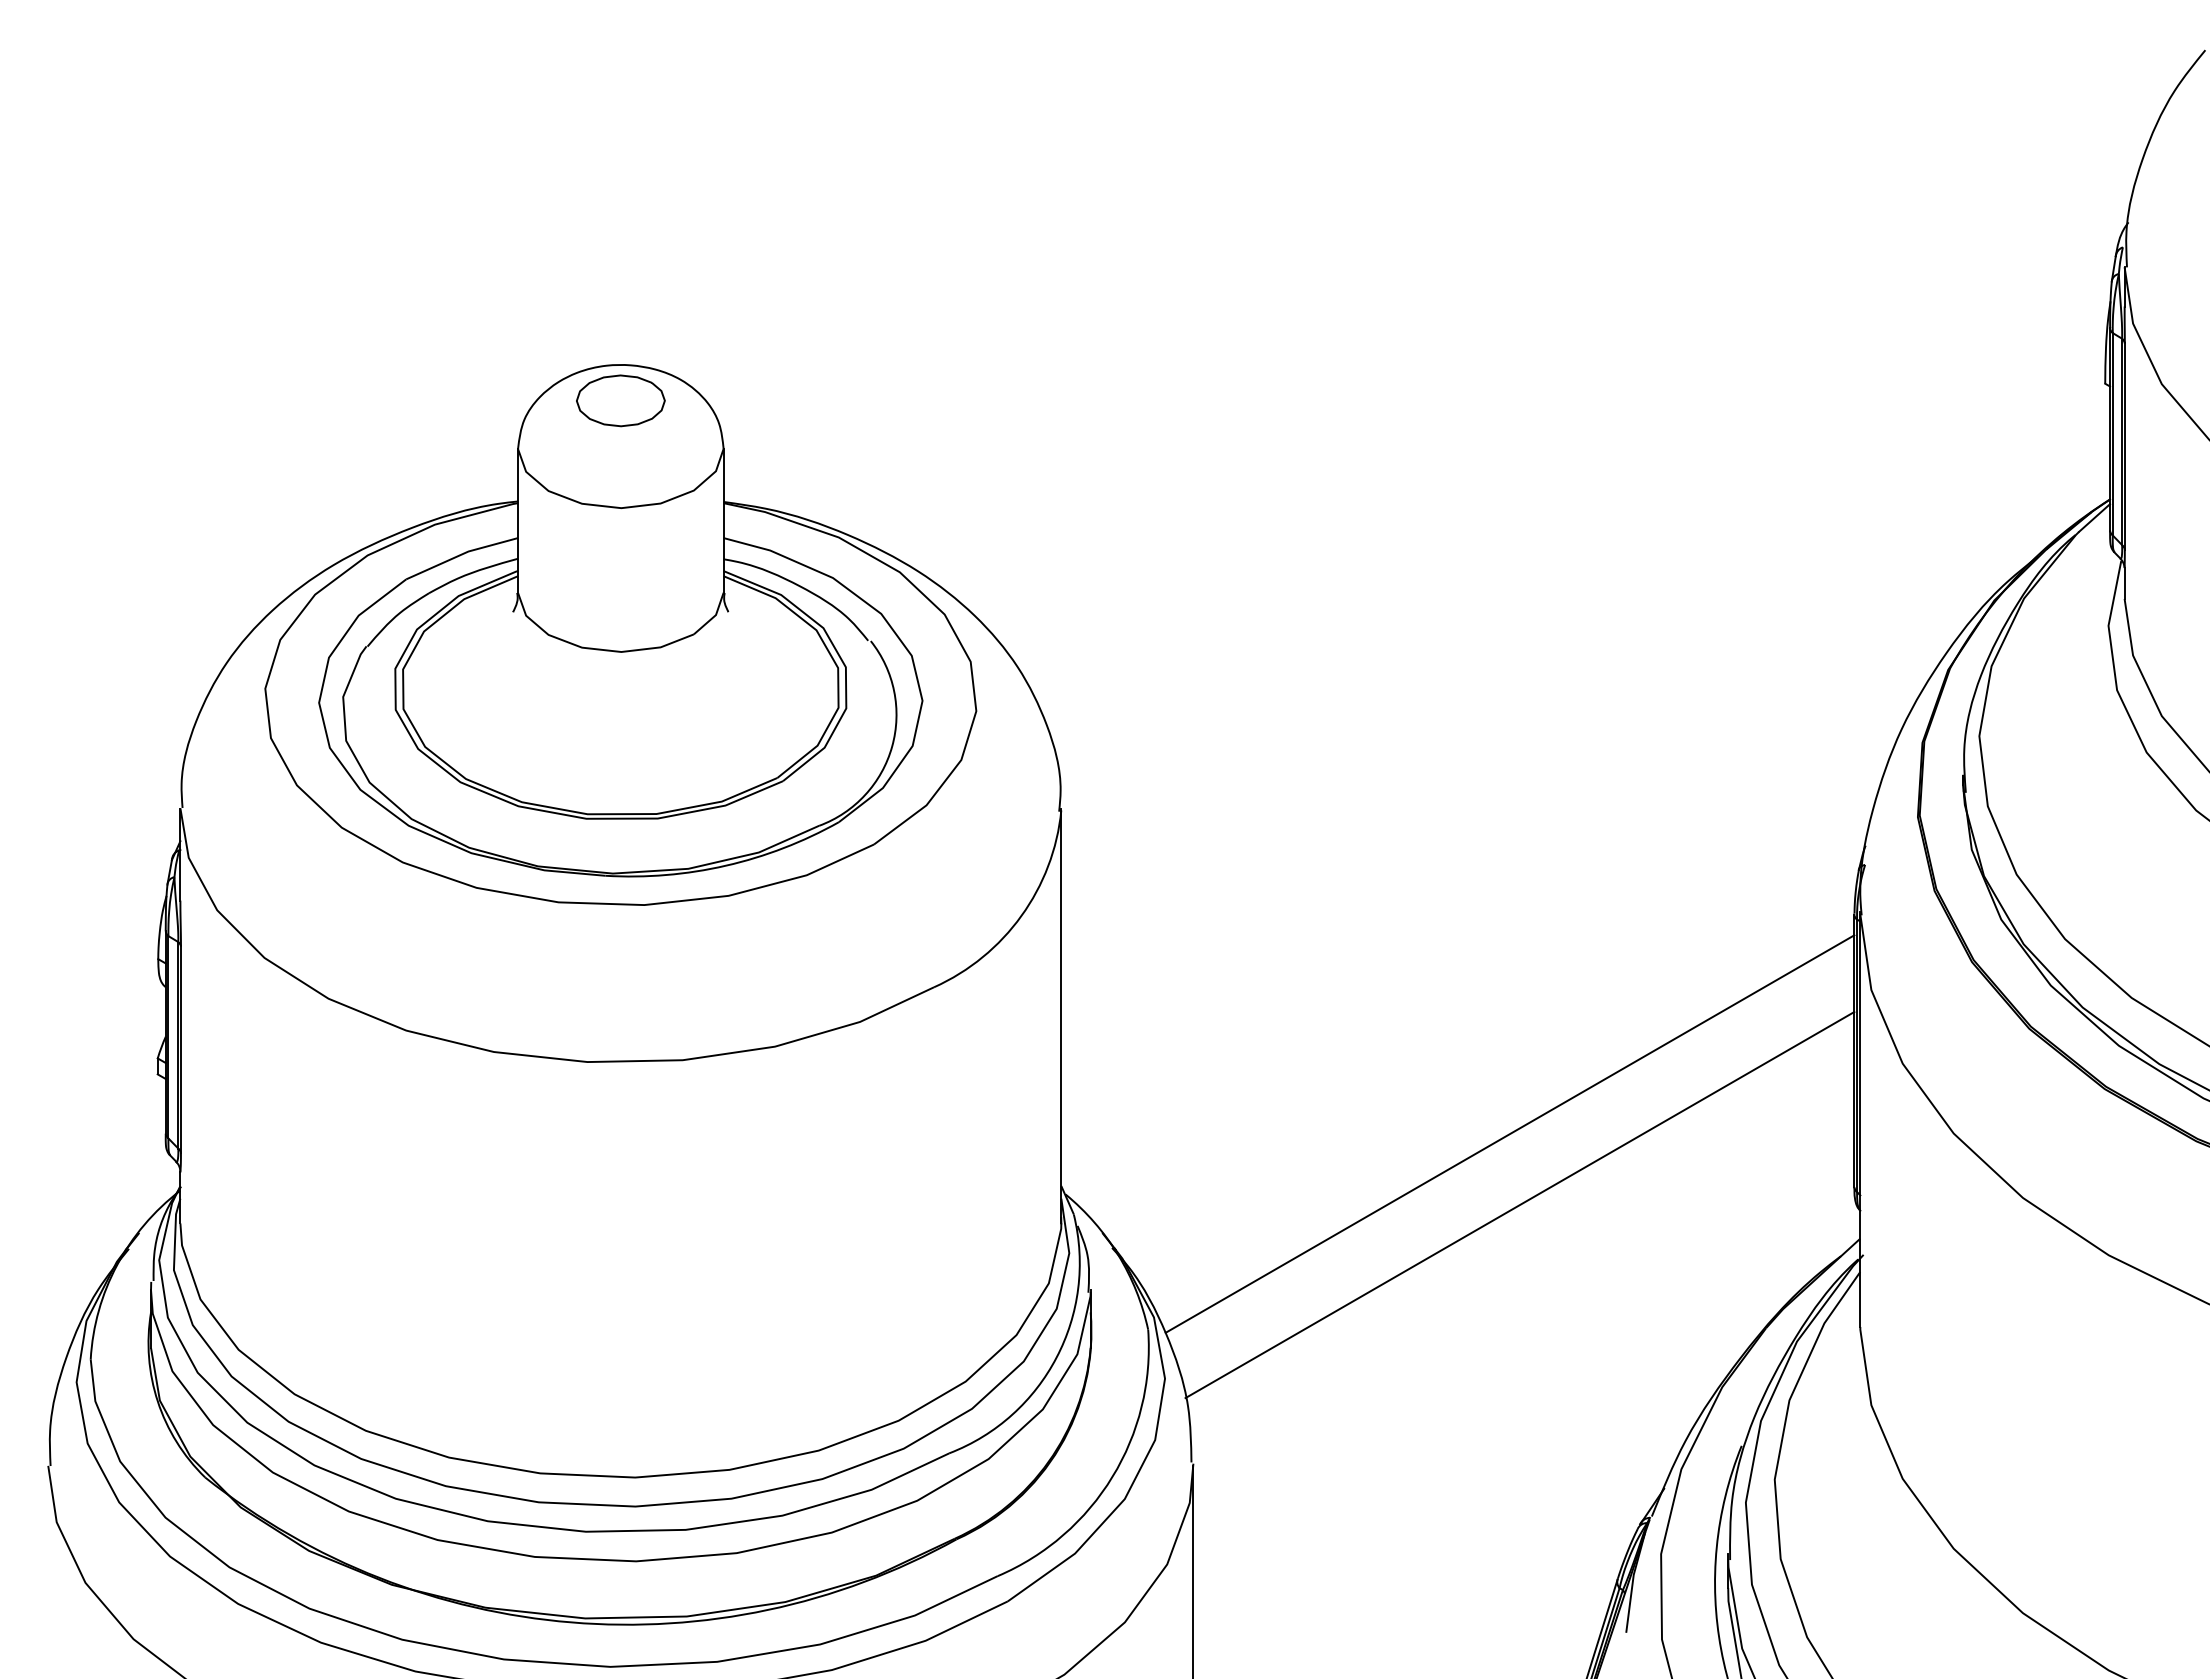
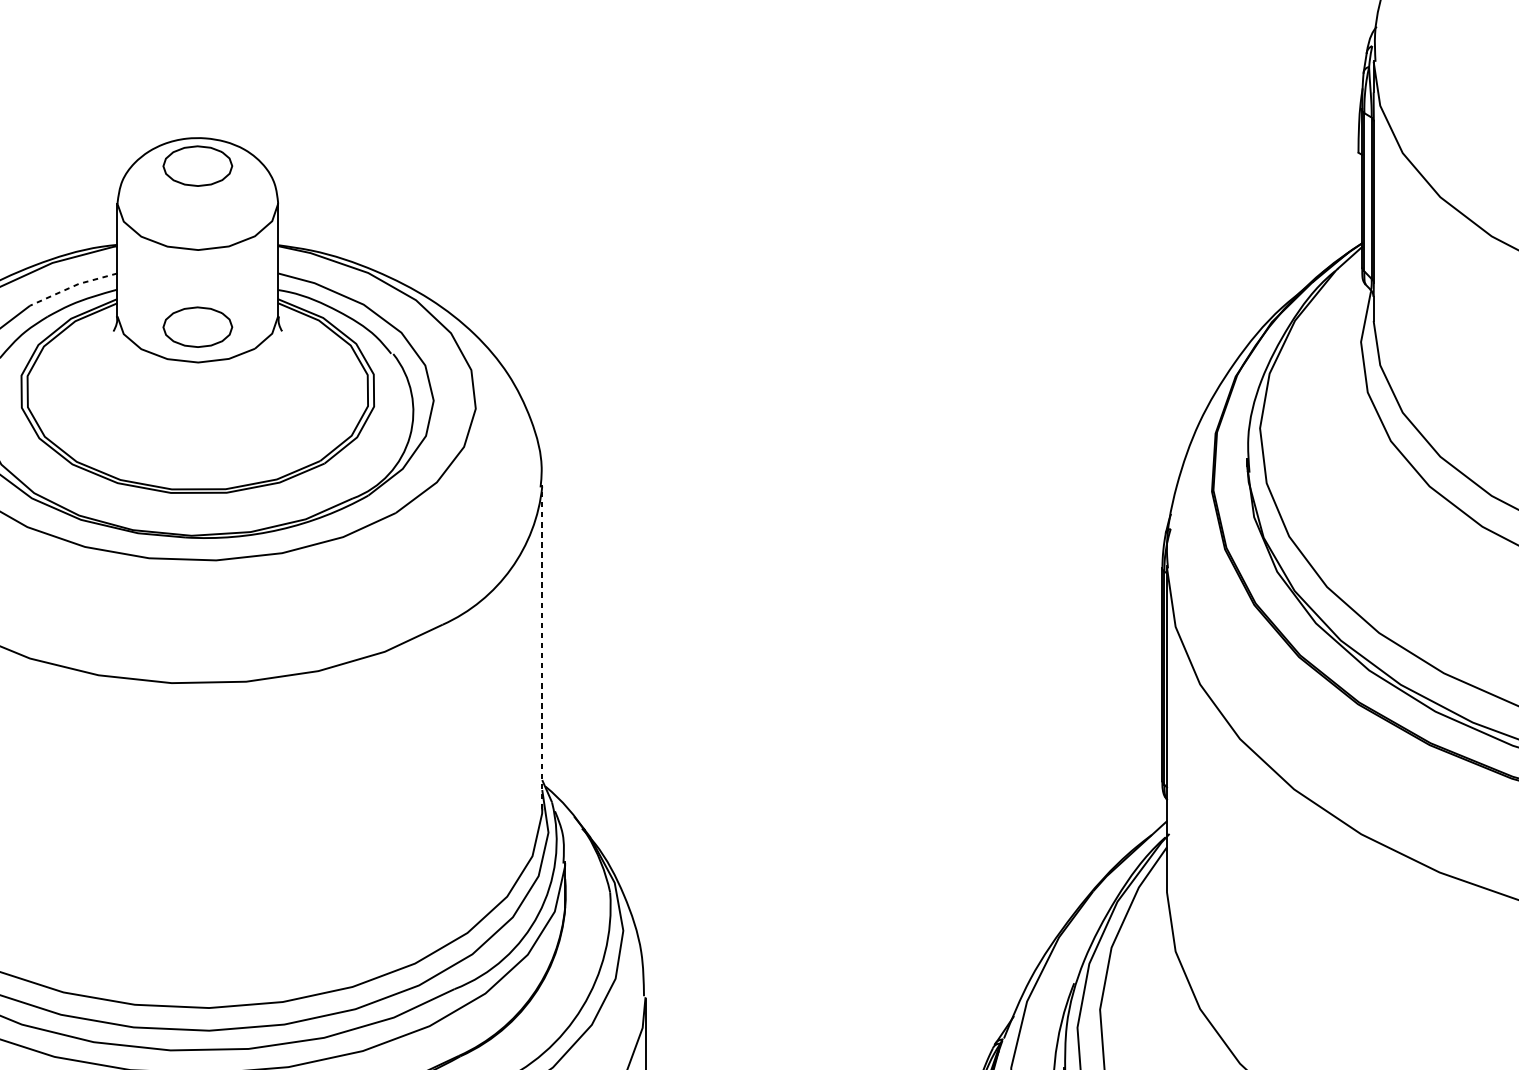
line: (461, 554) -> (73, 286), solid -> dashed
part: (620, 606) -> (197, 326), added
line: (1061, 1015) -> (542, 646), solid -> dashed
line: (1509, 1133) -> (892, 739), removed
line: (1519, 1205) -> (900, 795), removed

